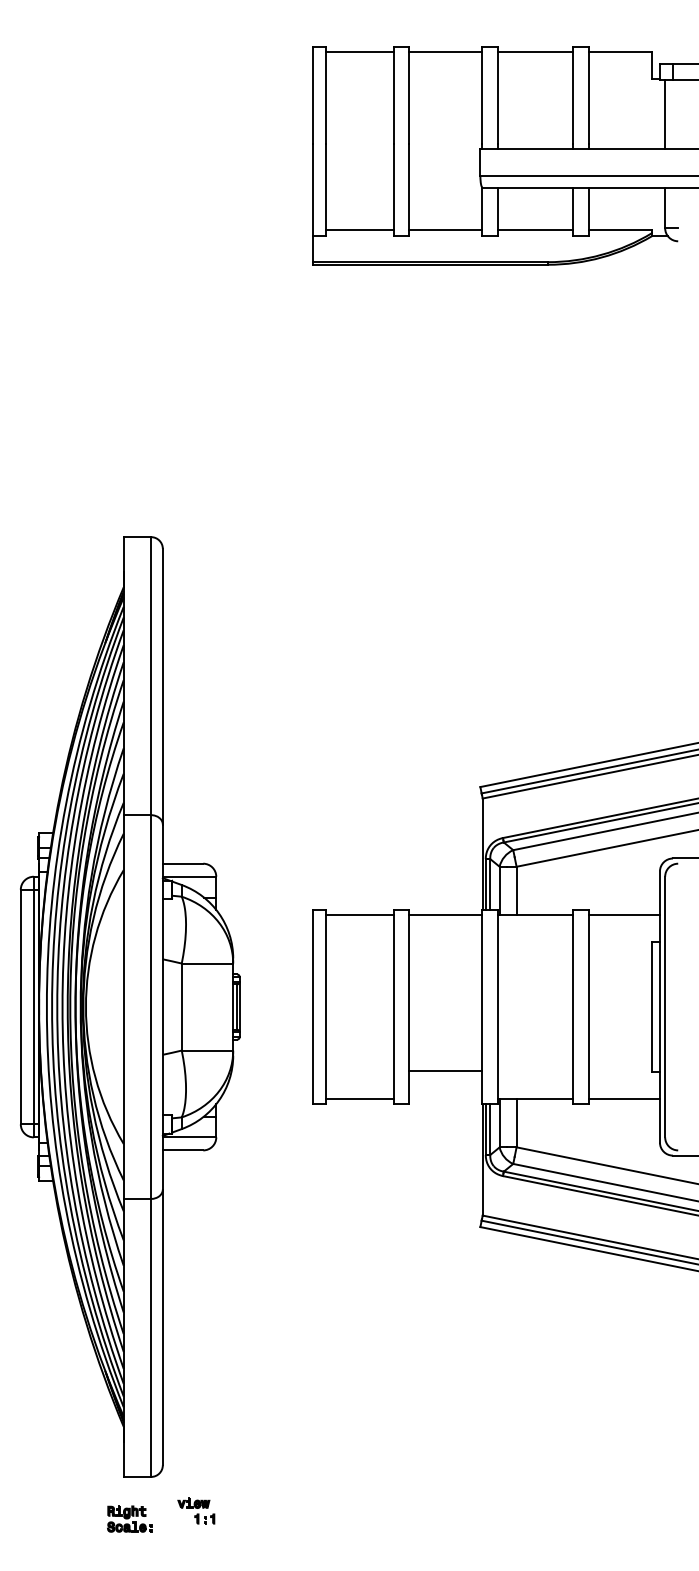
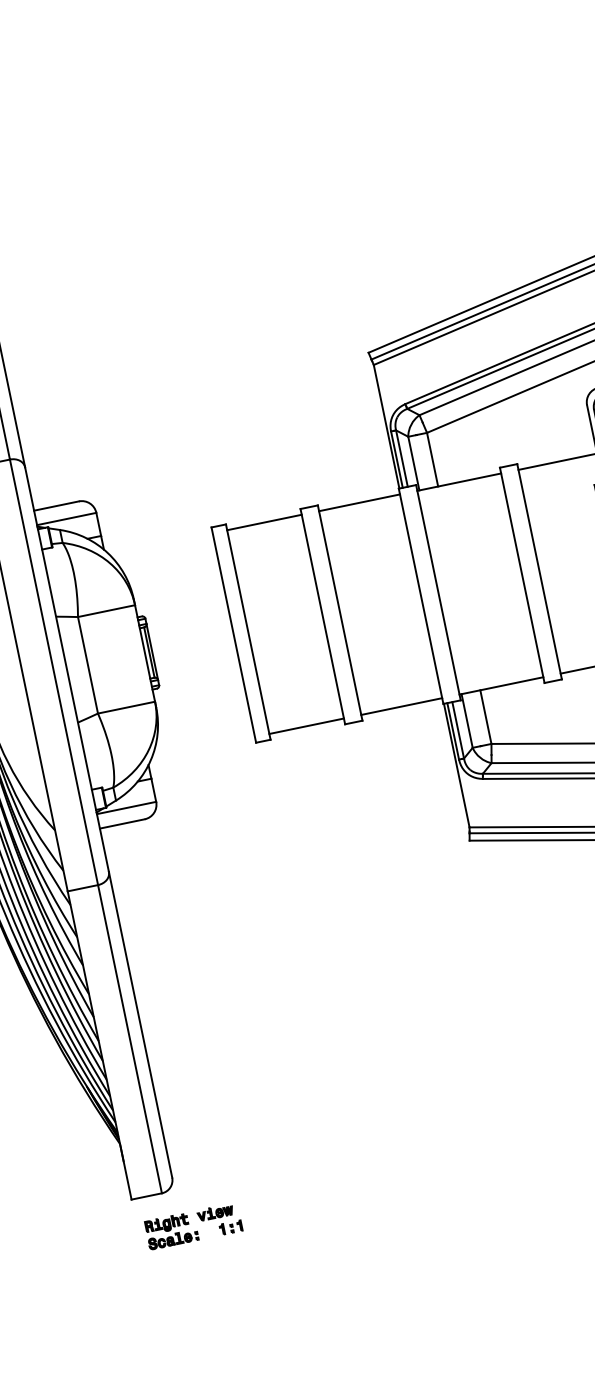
line: (445, 1070) -> (401, 706), moved
part: (129, 1518) -> (171, 1230), moved

